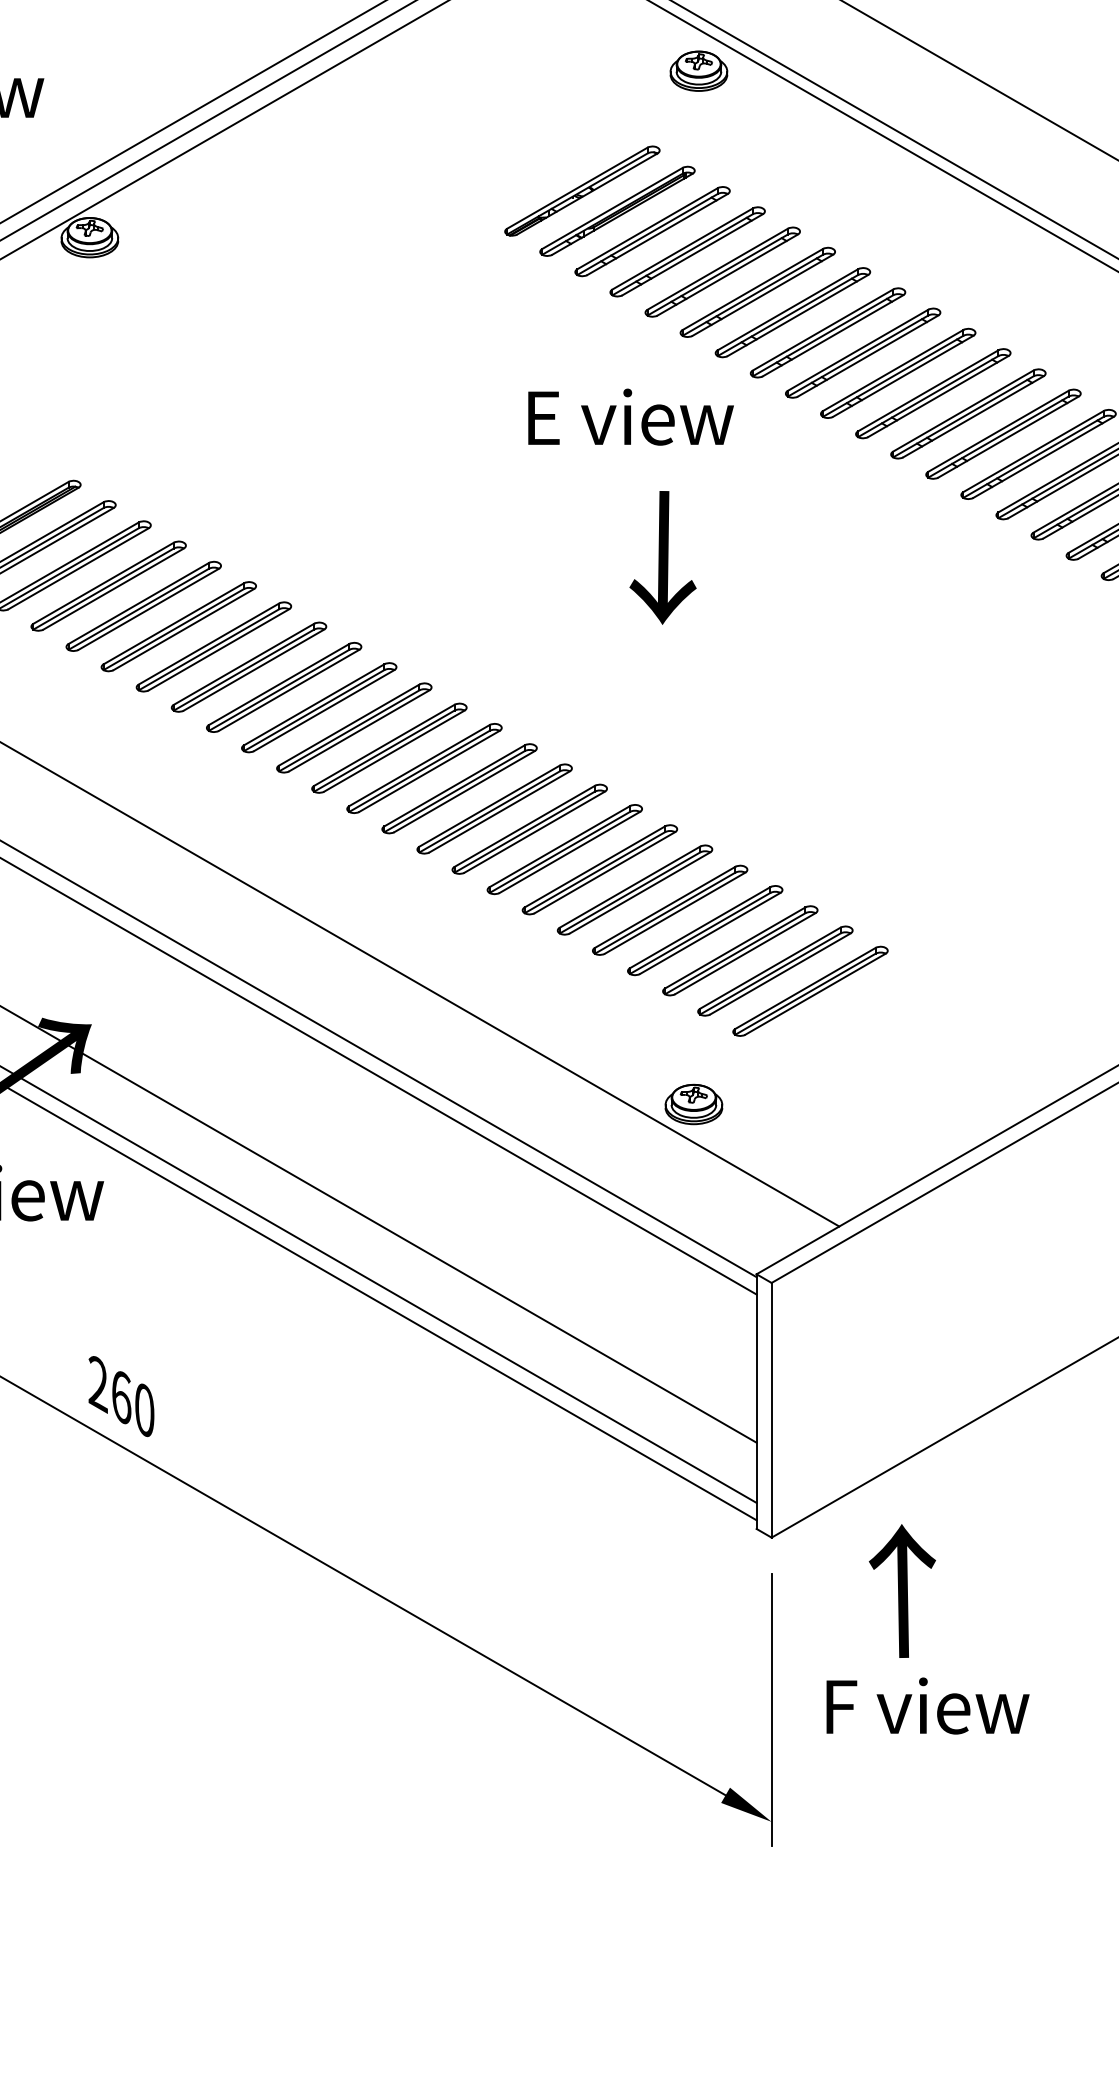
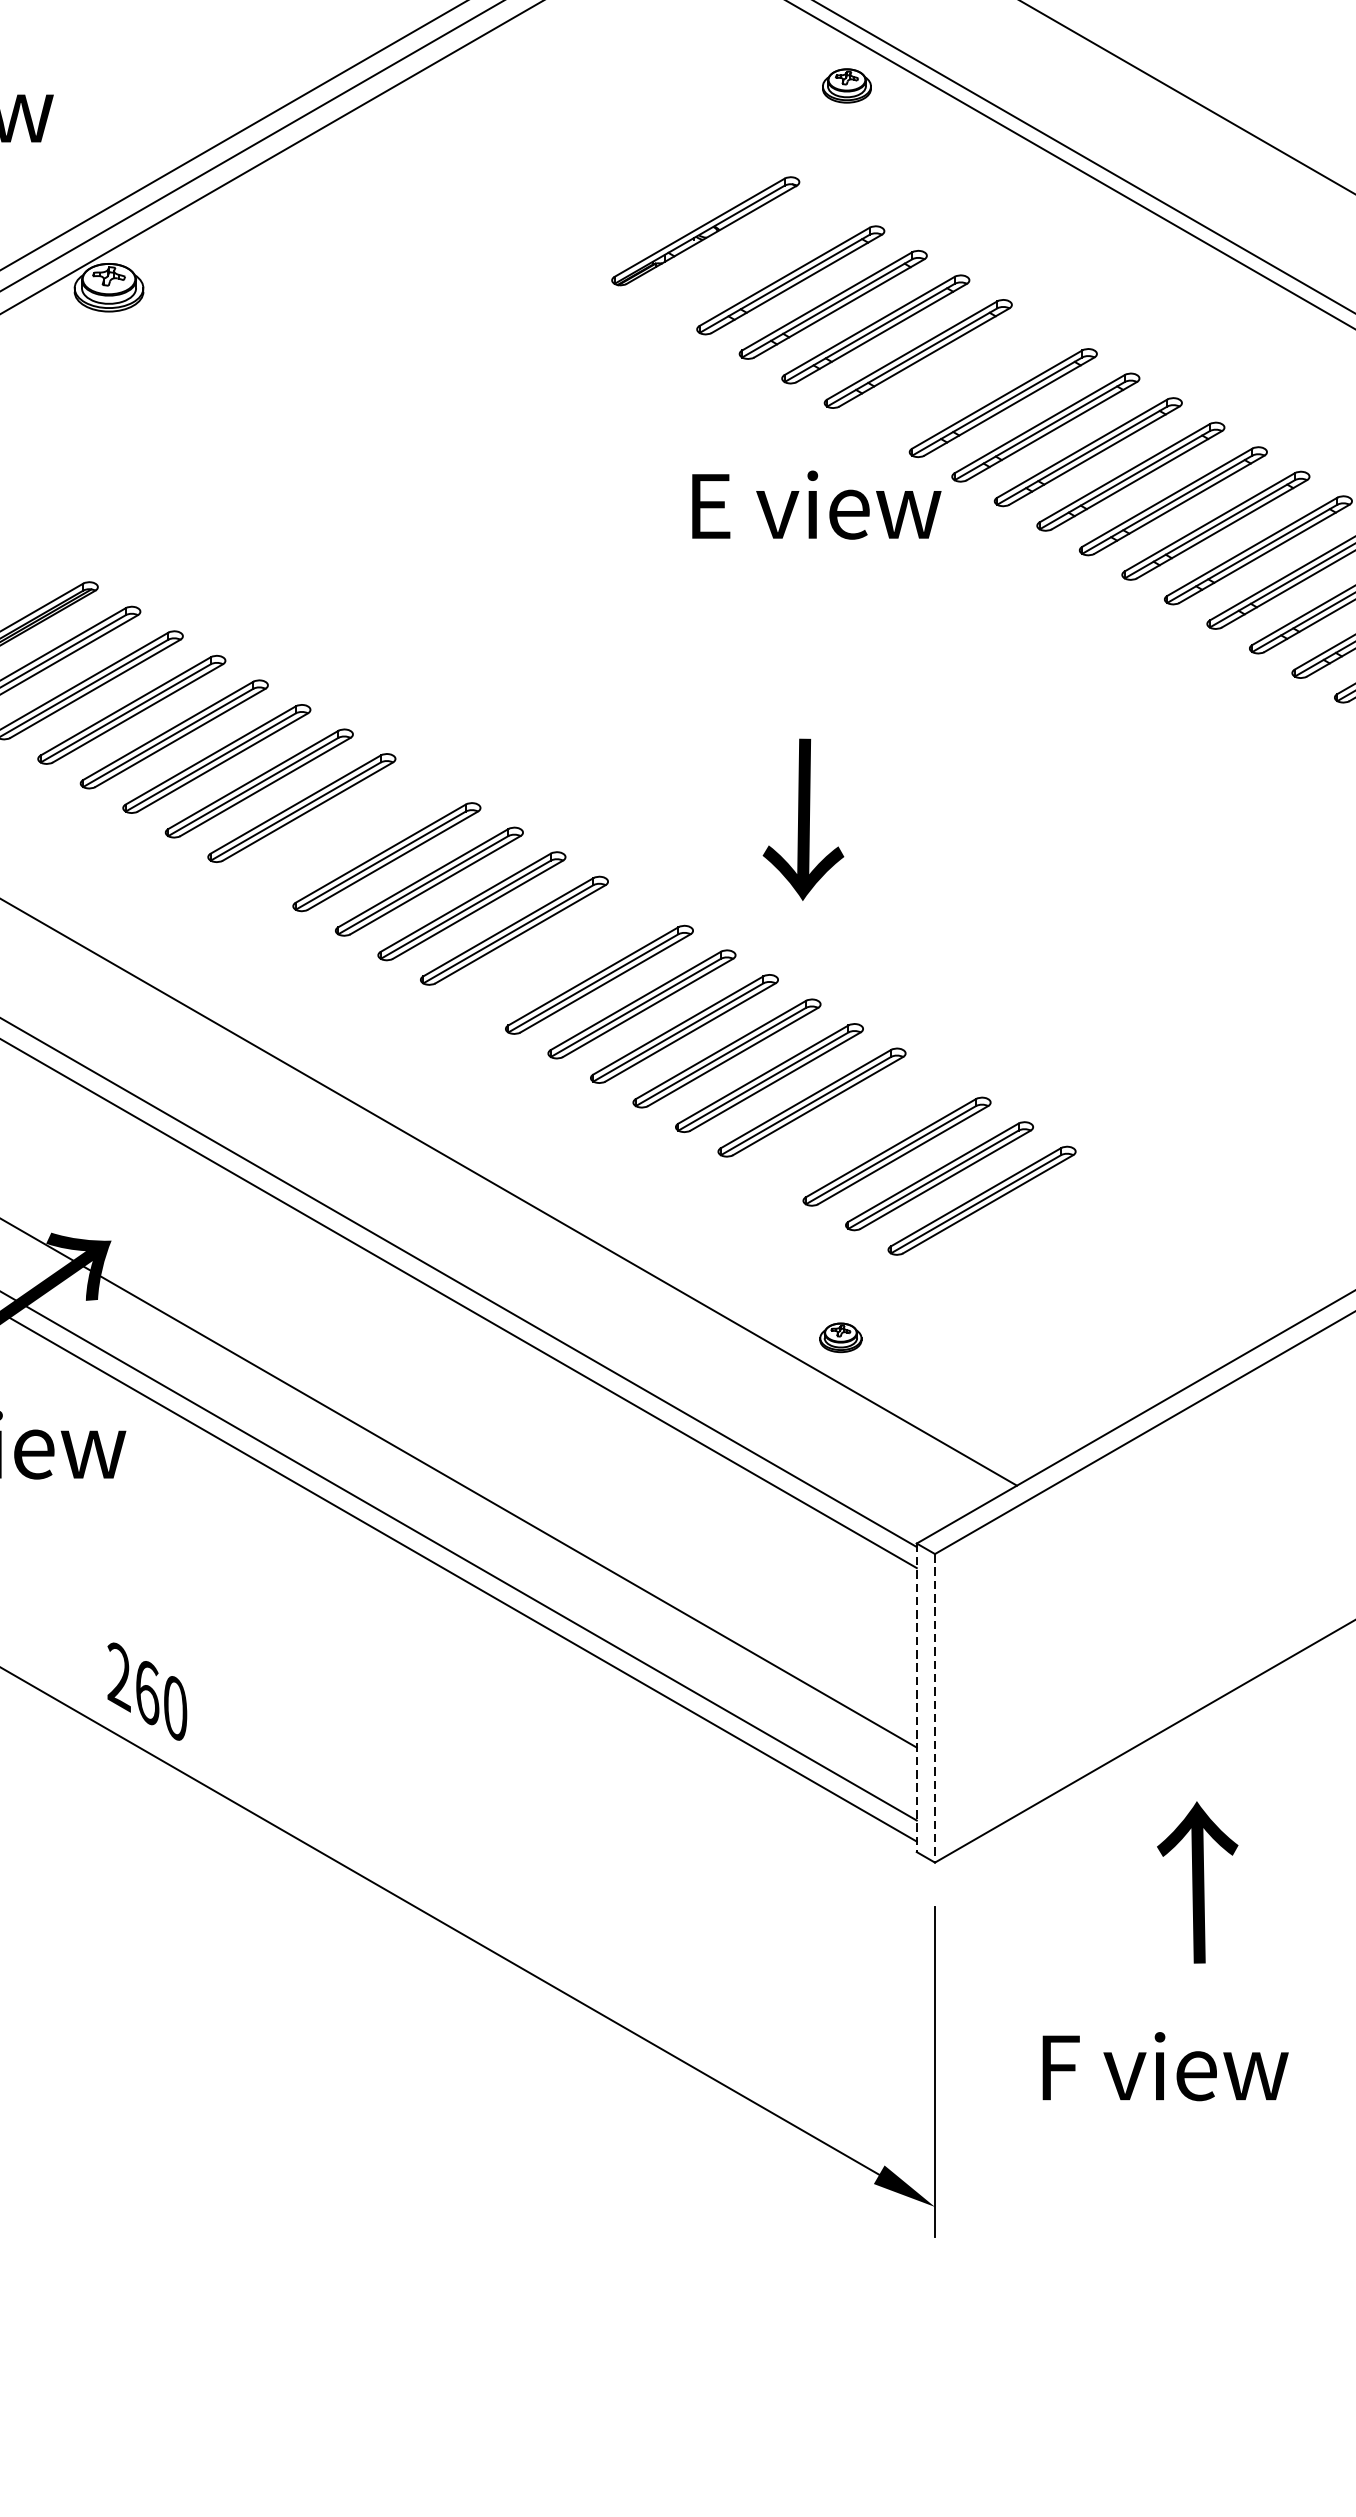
part: (698, 70) -> (846, 85), size x0.7
part: (617, 210) -> (748, 254), removed
part: (792, 312) -> (960, 378), removed
text: (630, 416) -> (816, 504), moved
text: (662, 557) -> (802, 819), moved
part: (284, 686) -> (344, 831), removed
part: (459, 788) -> (556, 955), removed
part: (705, 930) -> (854, 1127), removed
part: (693, 1104) -> (840, 1337), size x0.6
line: (756, 1402) -> (916, 1698), solid -> dashed
line: (771, 1410) -> (934, 1708), solid -> dashed
text: (901, 1590) -> (1196, 1881), moved
text: (927, 1705) -> (1165, 2065), moved

